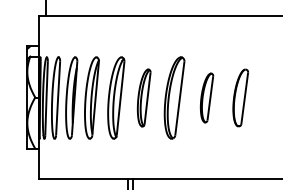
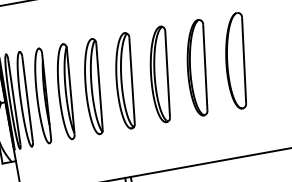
part: (144, 97) -> (126, 80), size x1.43
part: (206, 97) -> (198, 67), size x1.67
part: (240, 97) -> (237, 60), size x1.43

